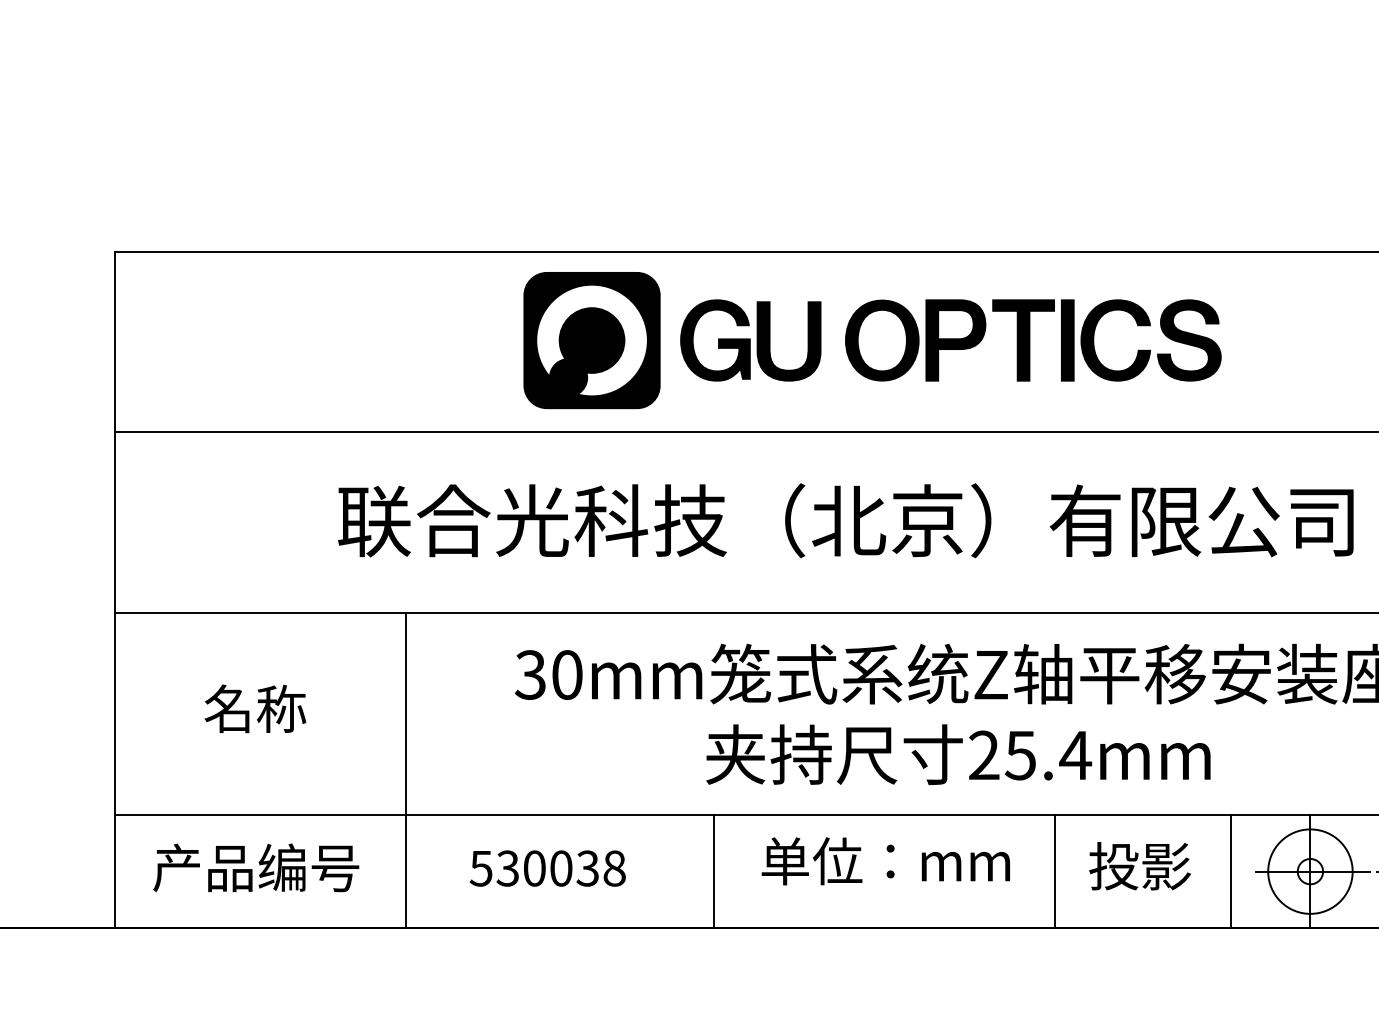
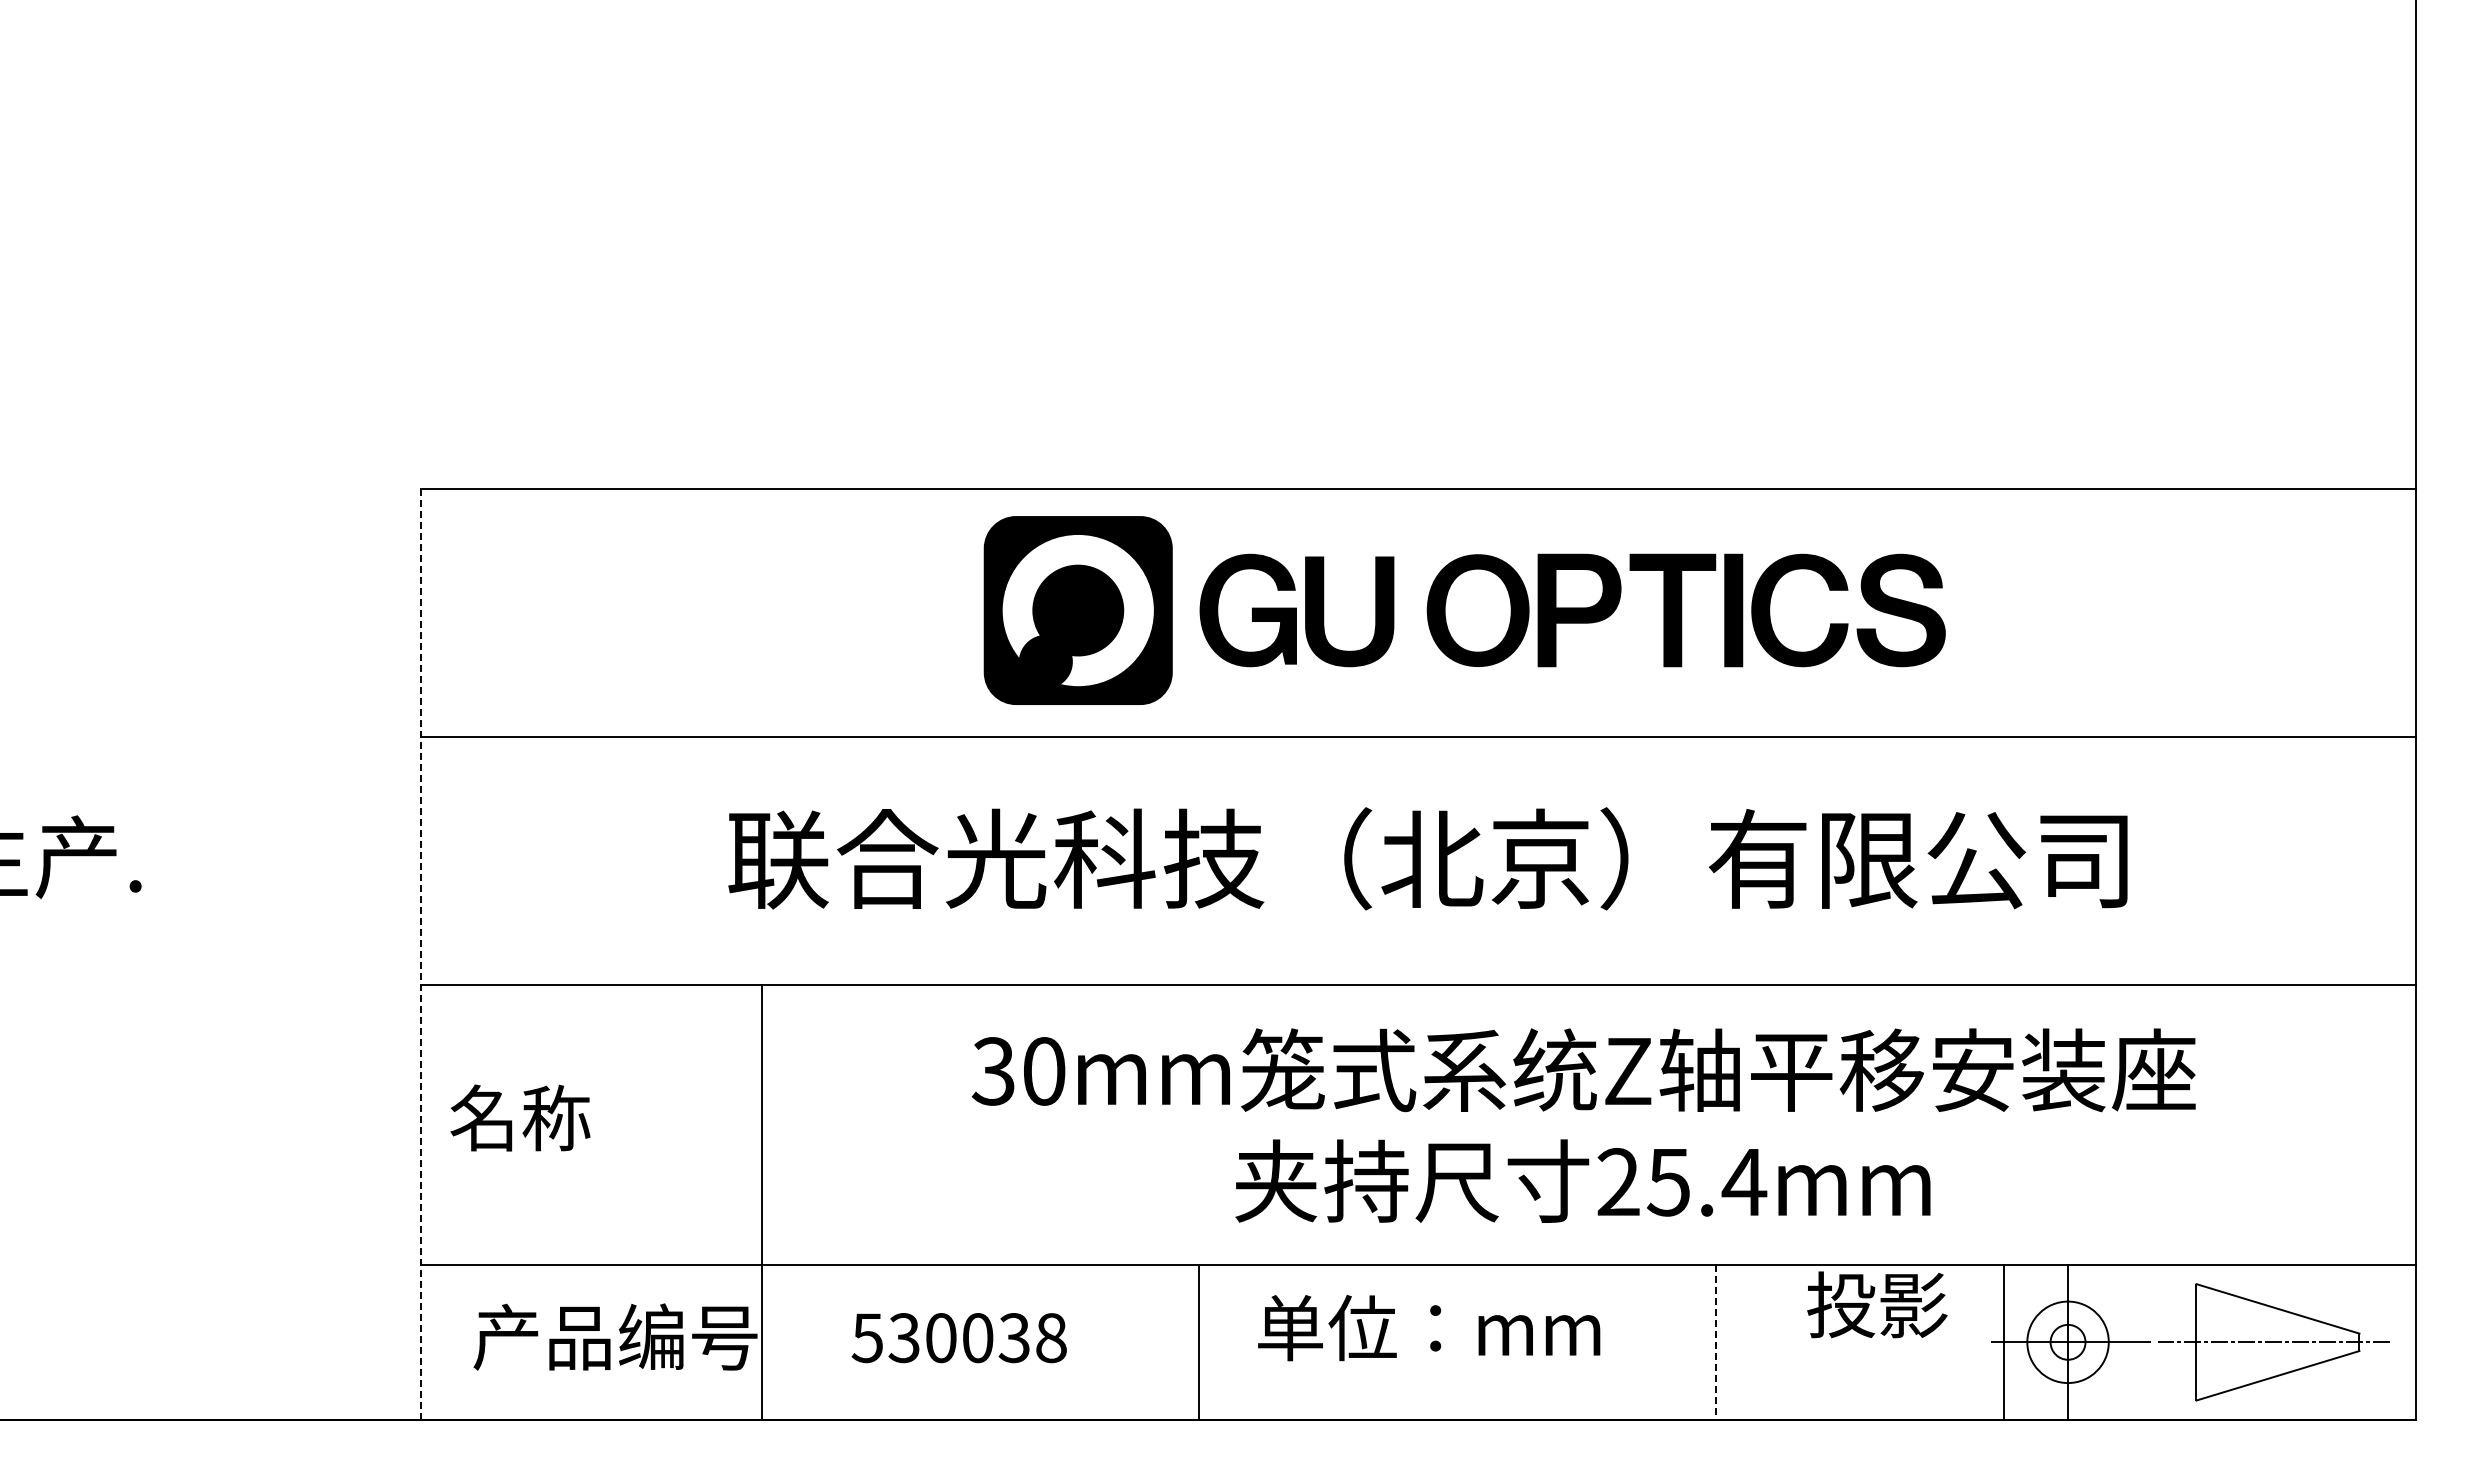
line: (114, 590) -> (420, 954), solid -> dashed
text: (255, 708) -> (520, 1117), moved
line: (406, 770) -> (761, 1202), moved
text: (886, 861) -> (1429, 1328), moved
text: (1140, 865) -> (1877, 1304), moved
text: (547, 868) -> (958, 1338), moved
line: (714, 871) -> (1198, 1342), moved
line: (1055, 871) -> (1716, 1342), solid -> dashed
line: (1231, 871) -> (2004, 1342), moved
circle: (1310, 871) -> (2067, 1342), size x0.7

